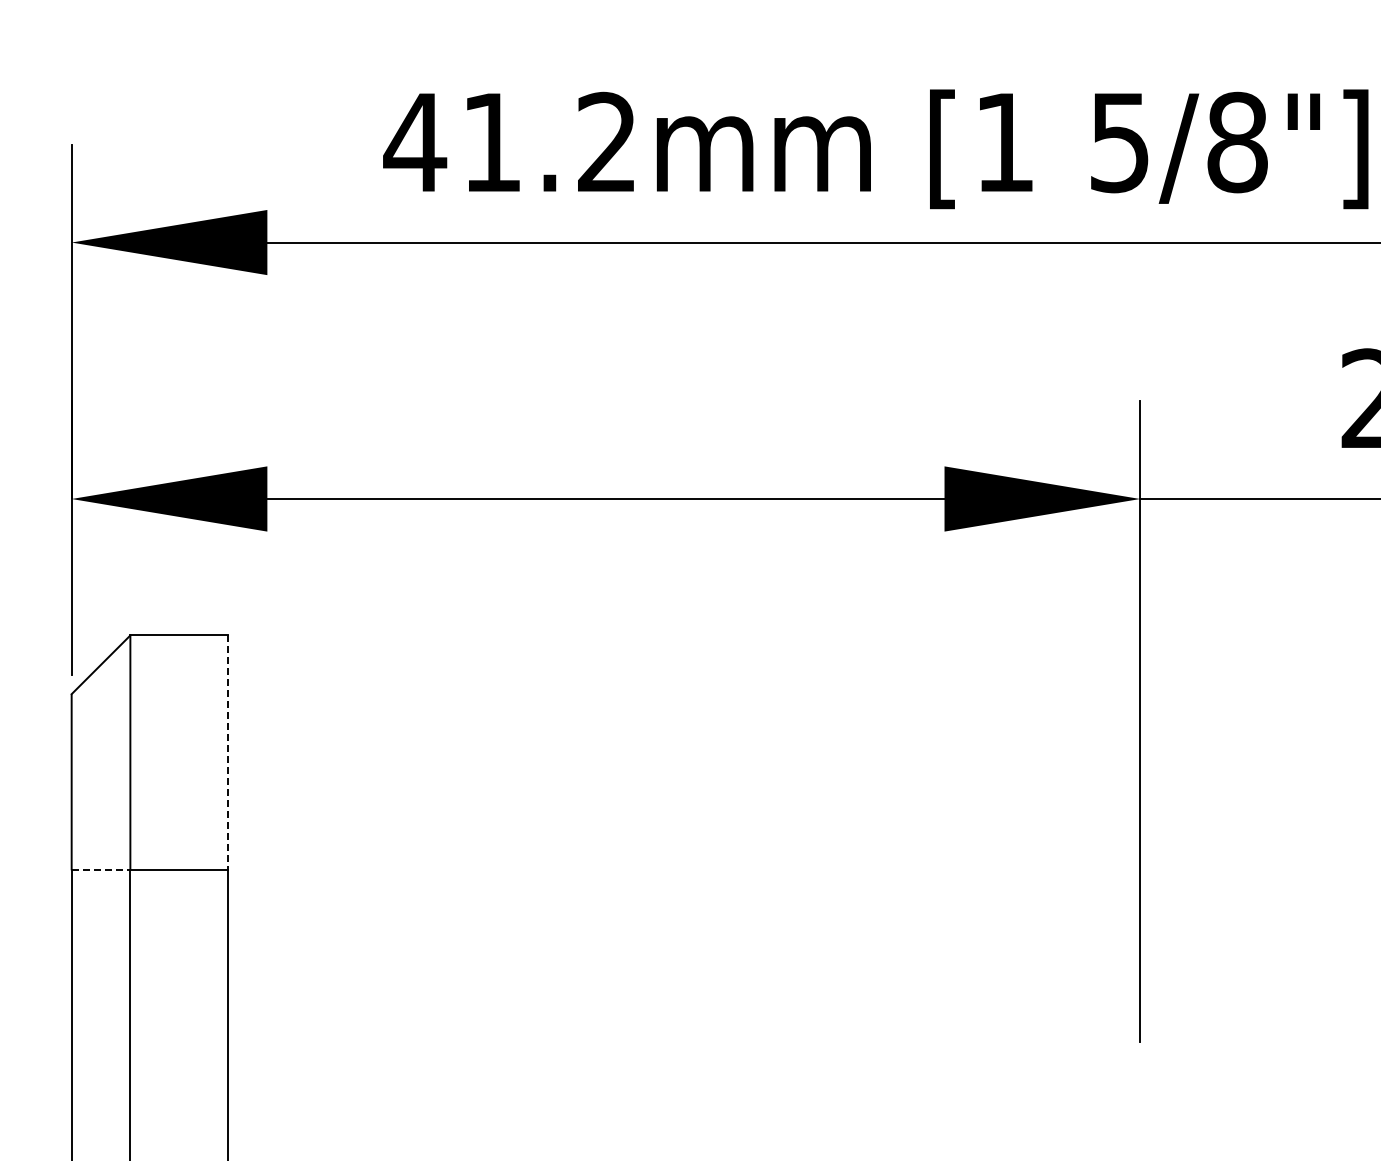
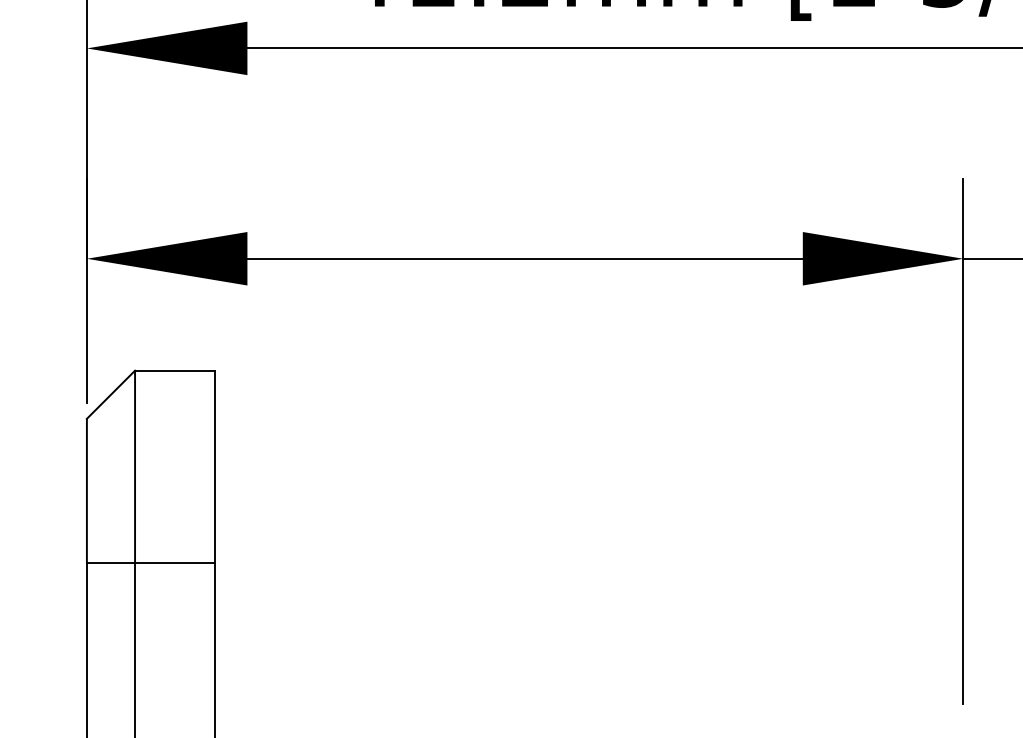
line: (228, 753) -> (215, 467), dashed -> solid
line: (101, 870) -> (111, 563), dashed -> solid

